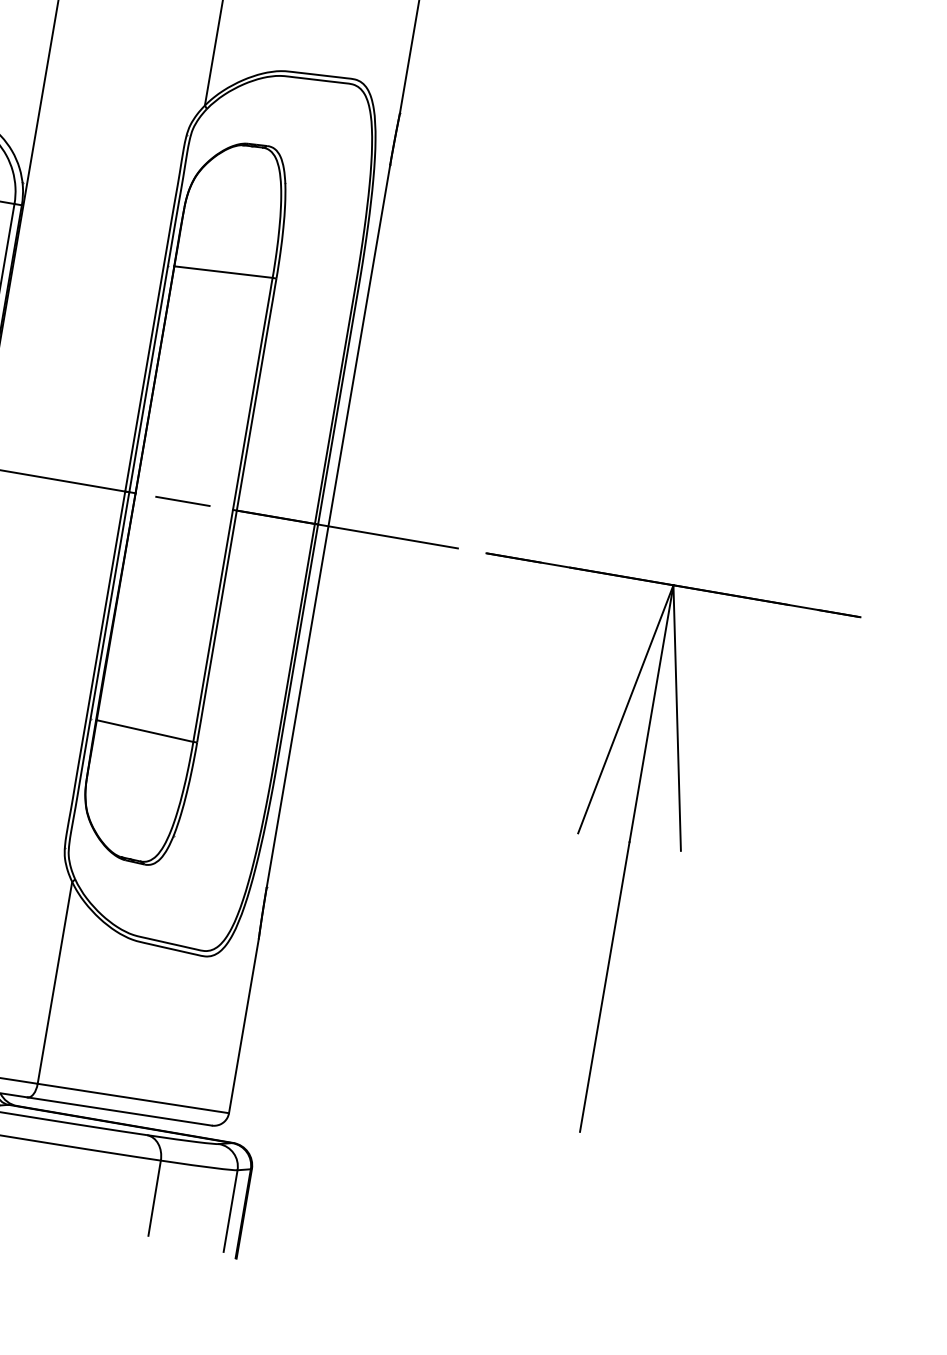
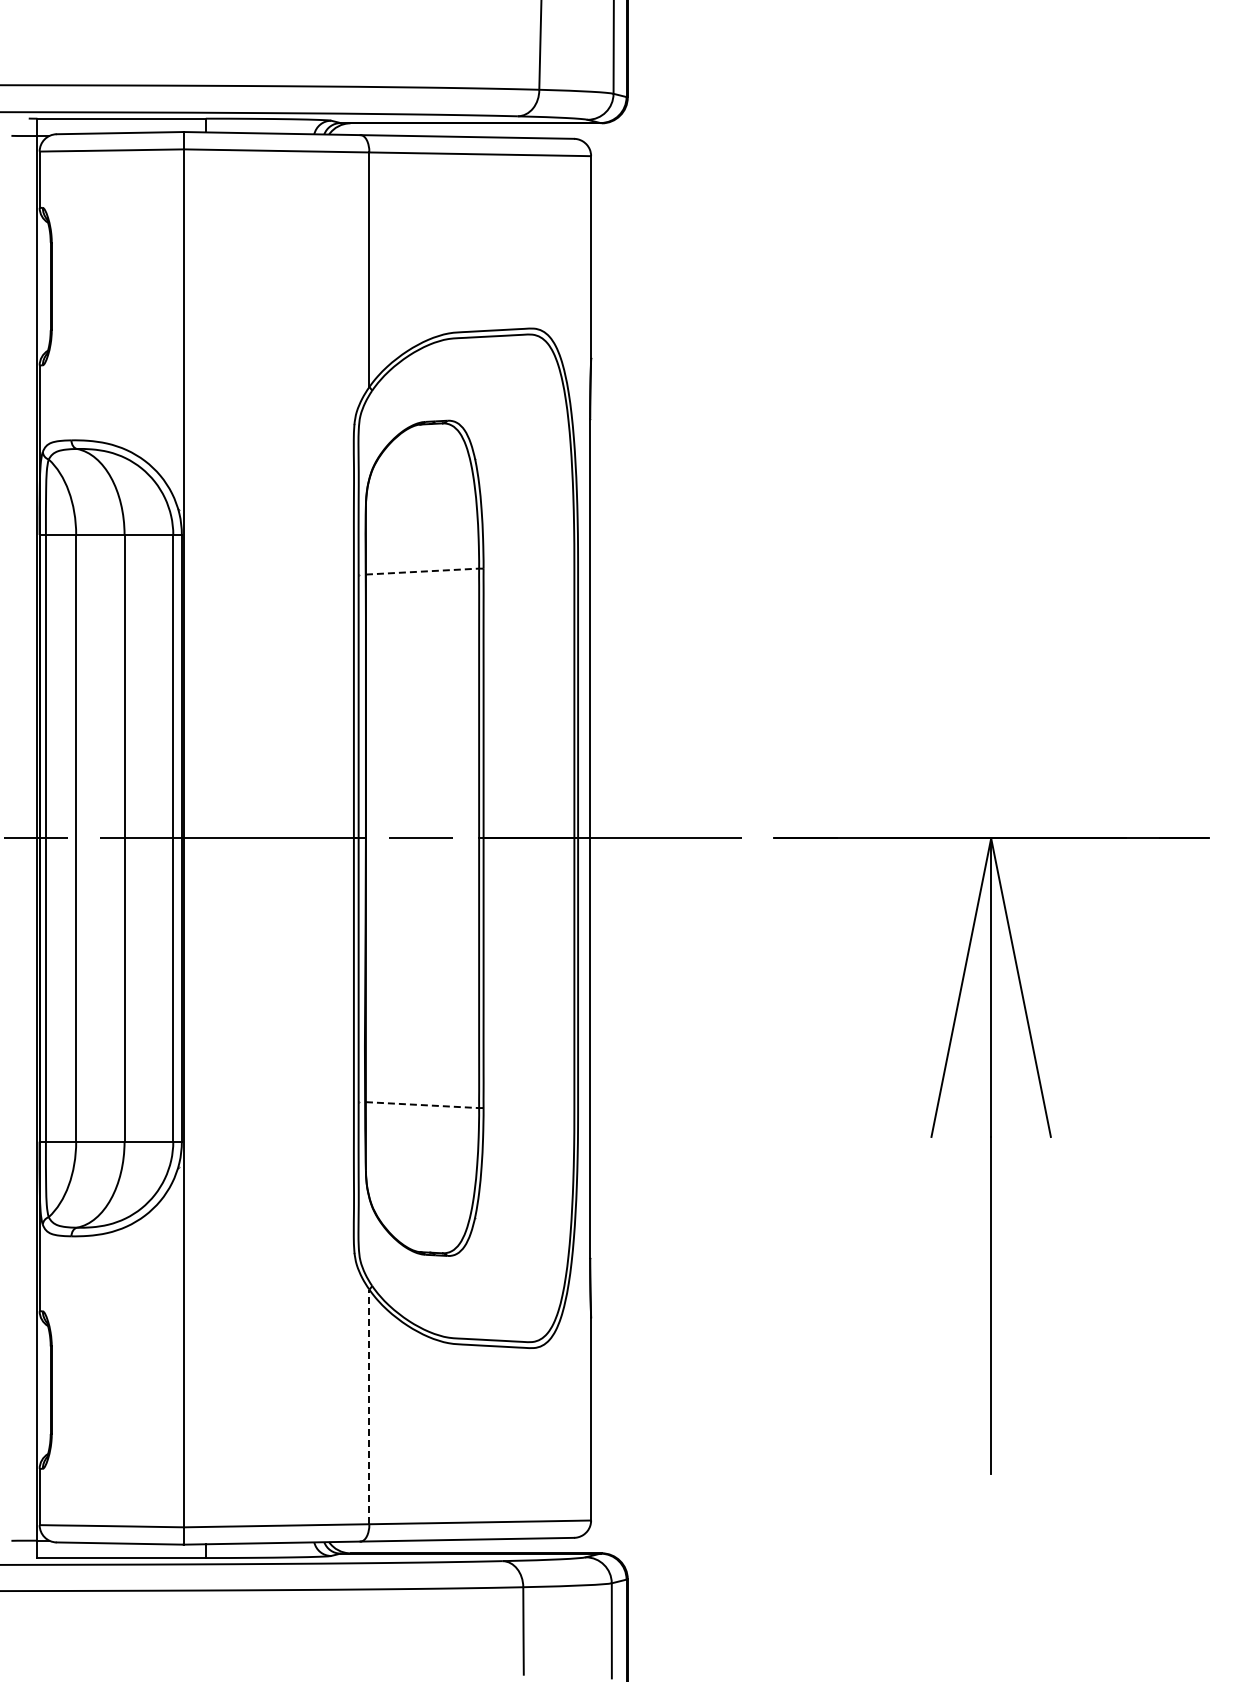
line: (223, 272) -> (422, 571), solid -> dashed
line: (144, 731) -> (422, 1105), solid -> dashed
line: (55, 982) -> (369, 1406), solid -> dashed

